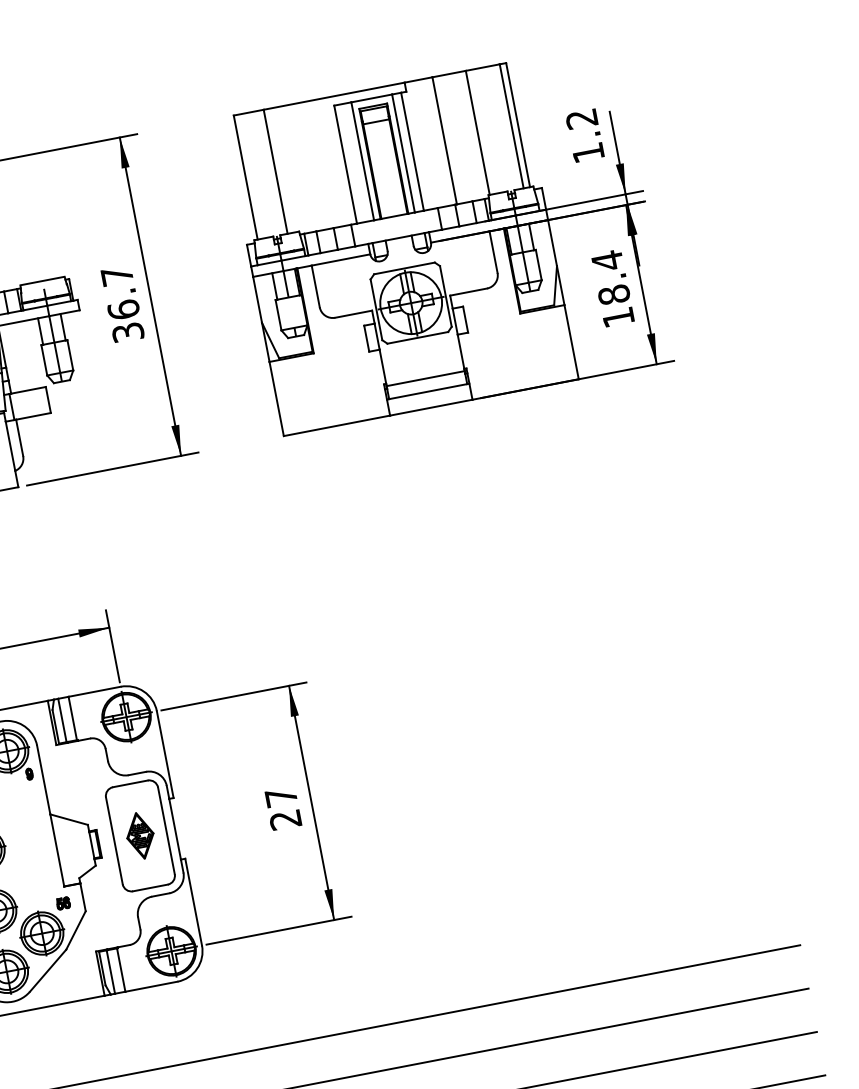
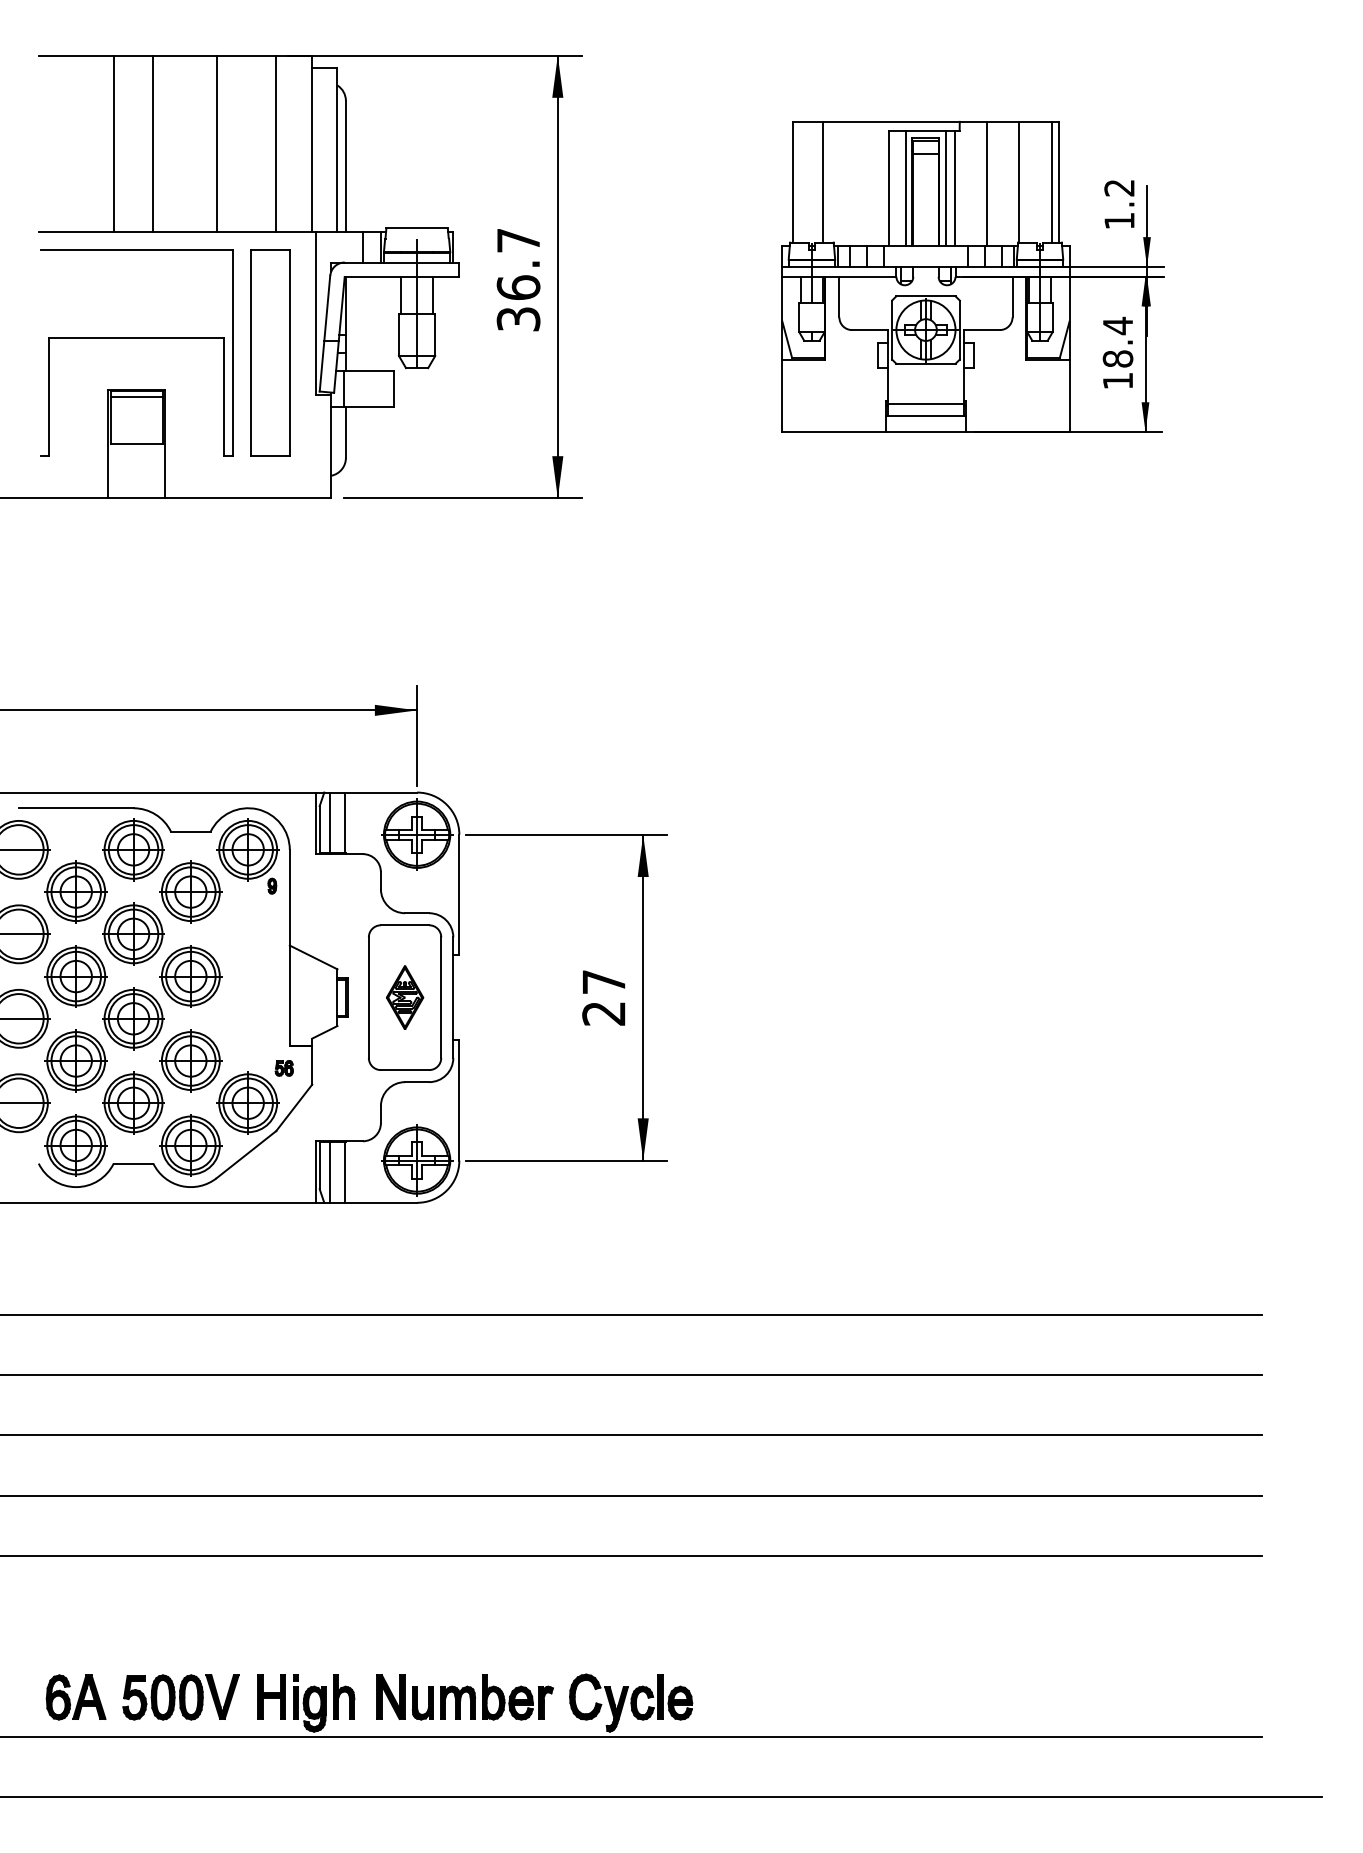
part: (448, 238) -> (972, 276), size x0.7

